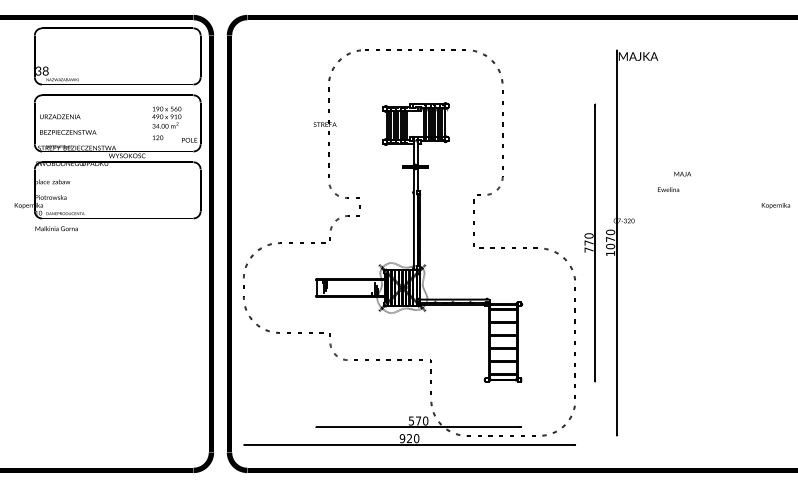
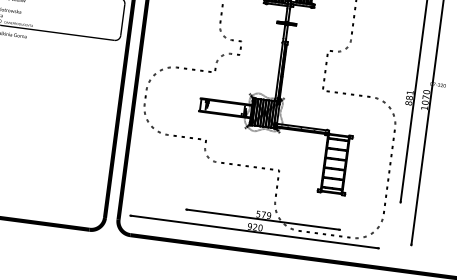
text: (588, 242) -> (409, 97), 770 -> 881
text: (425, 420) -> (269, 215), 570 -> 579

